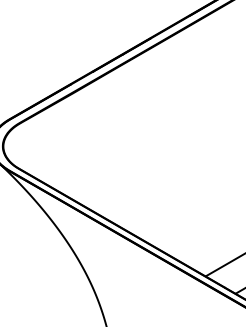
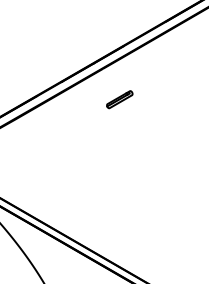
part: (146, 87) -> (119, 99), added

